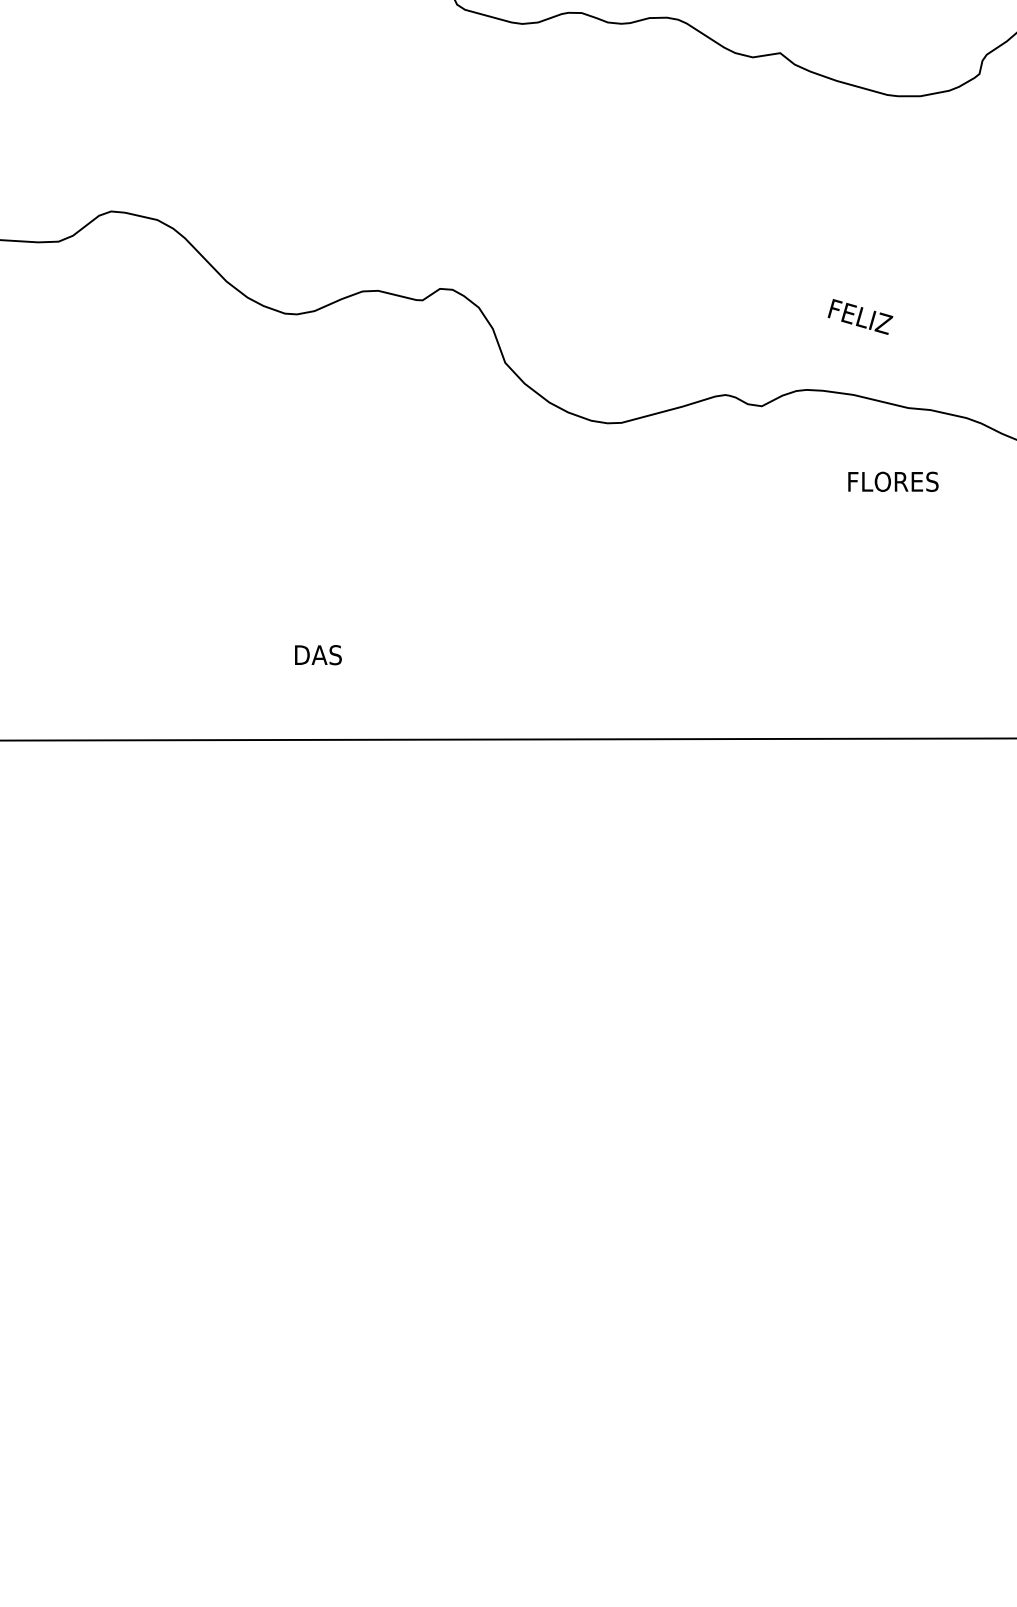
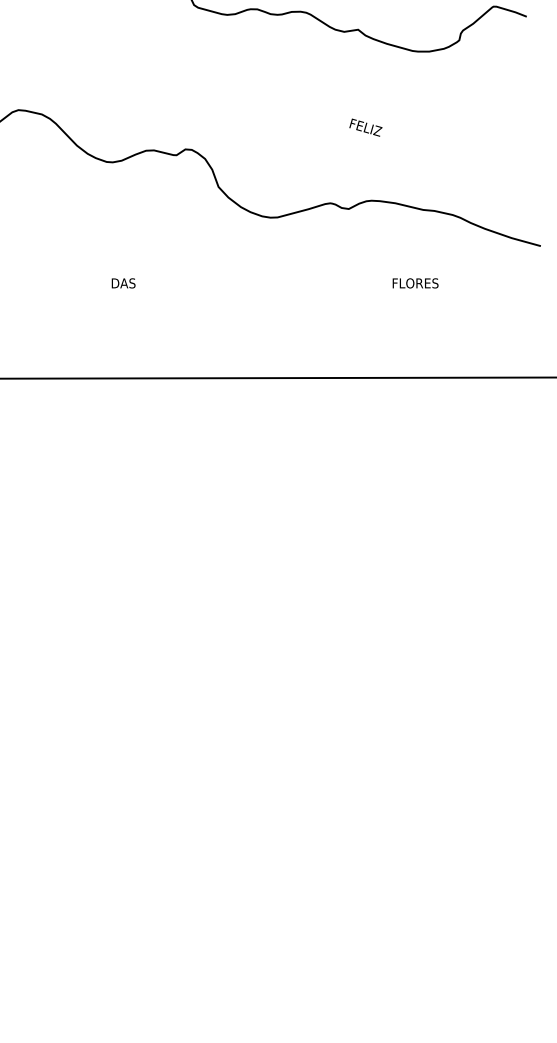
text: (859, 316) -> (365, 127), moved
text: (893, 482) -> (415, 283), moved
text: (318, 655) -> (123, 283), moved

